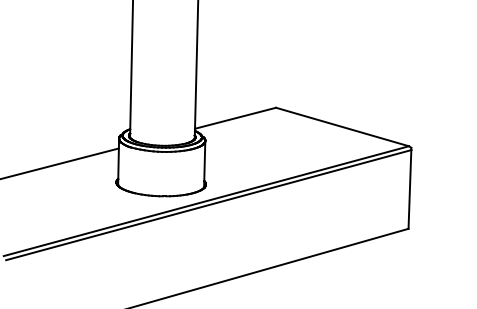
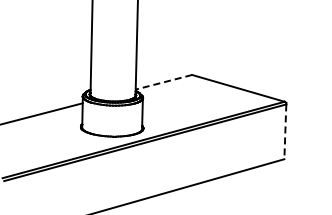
line: (234, 118) -> (163, 82), solid -> dashed
line: (410, 190) -> (285, 132), solid -> dashed

